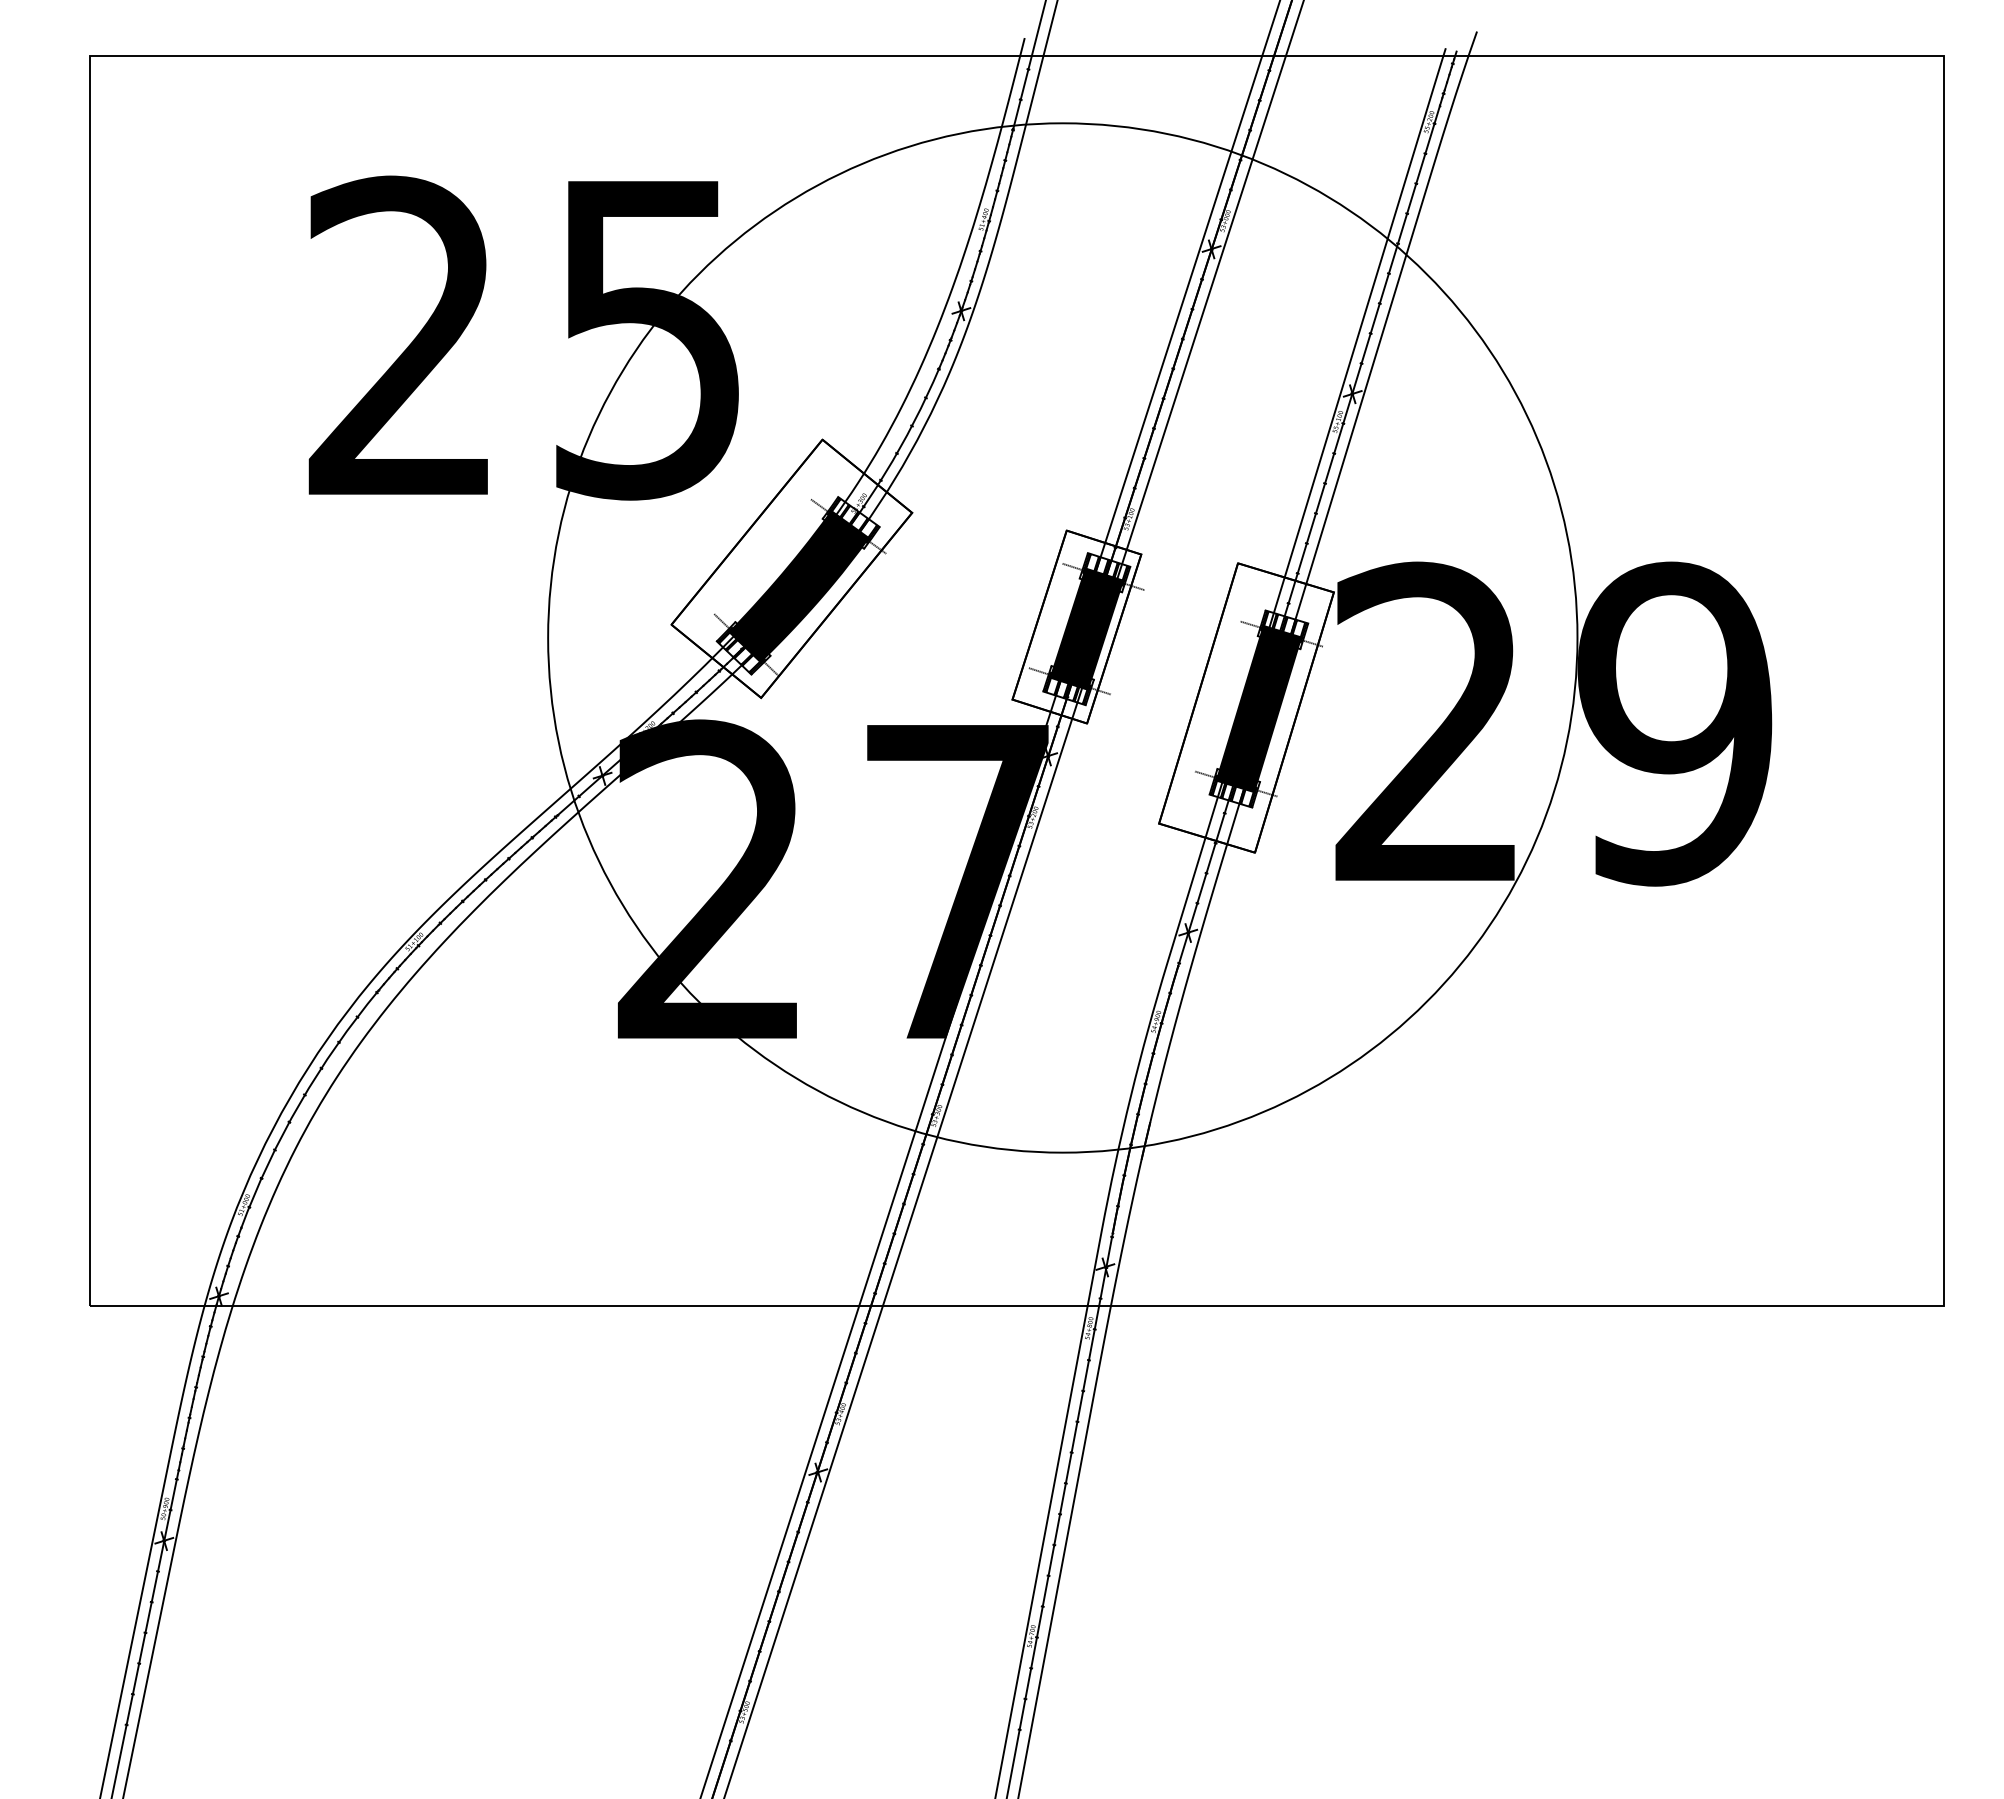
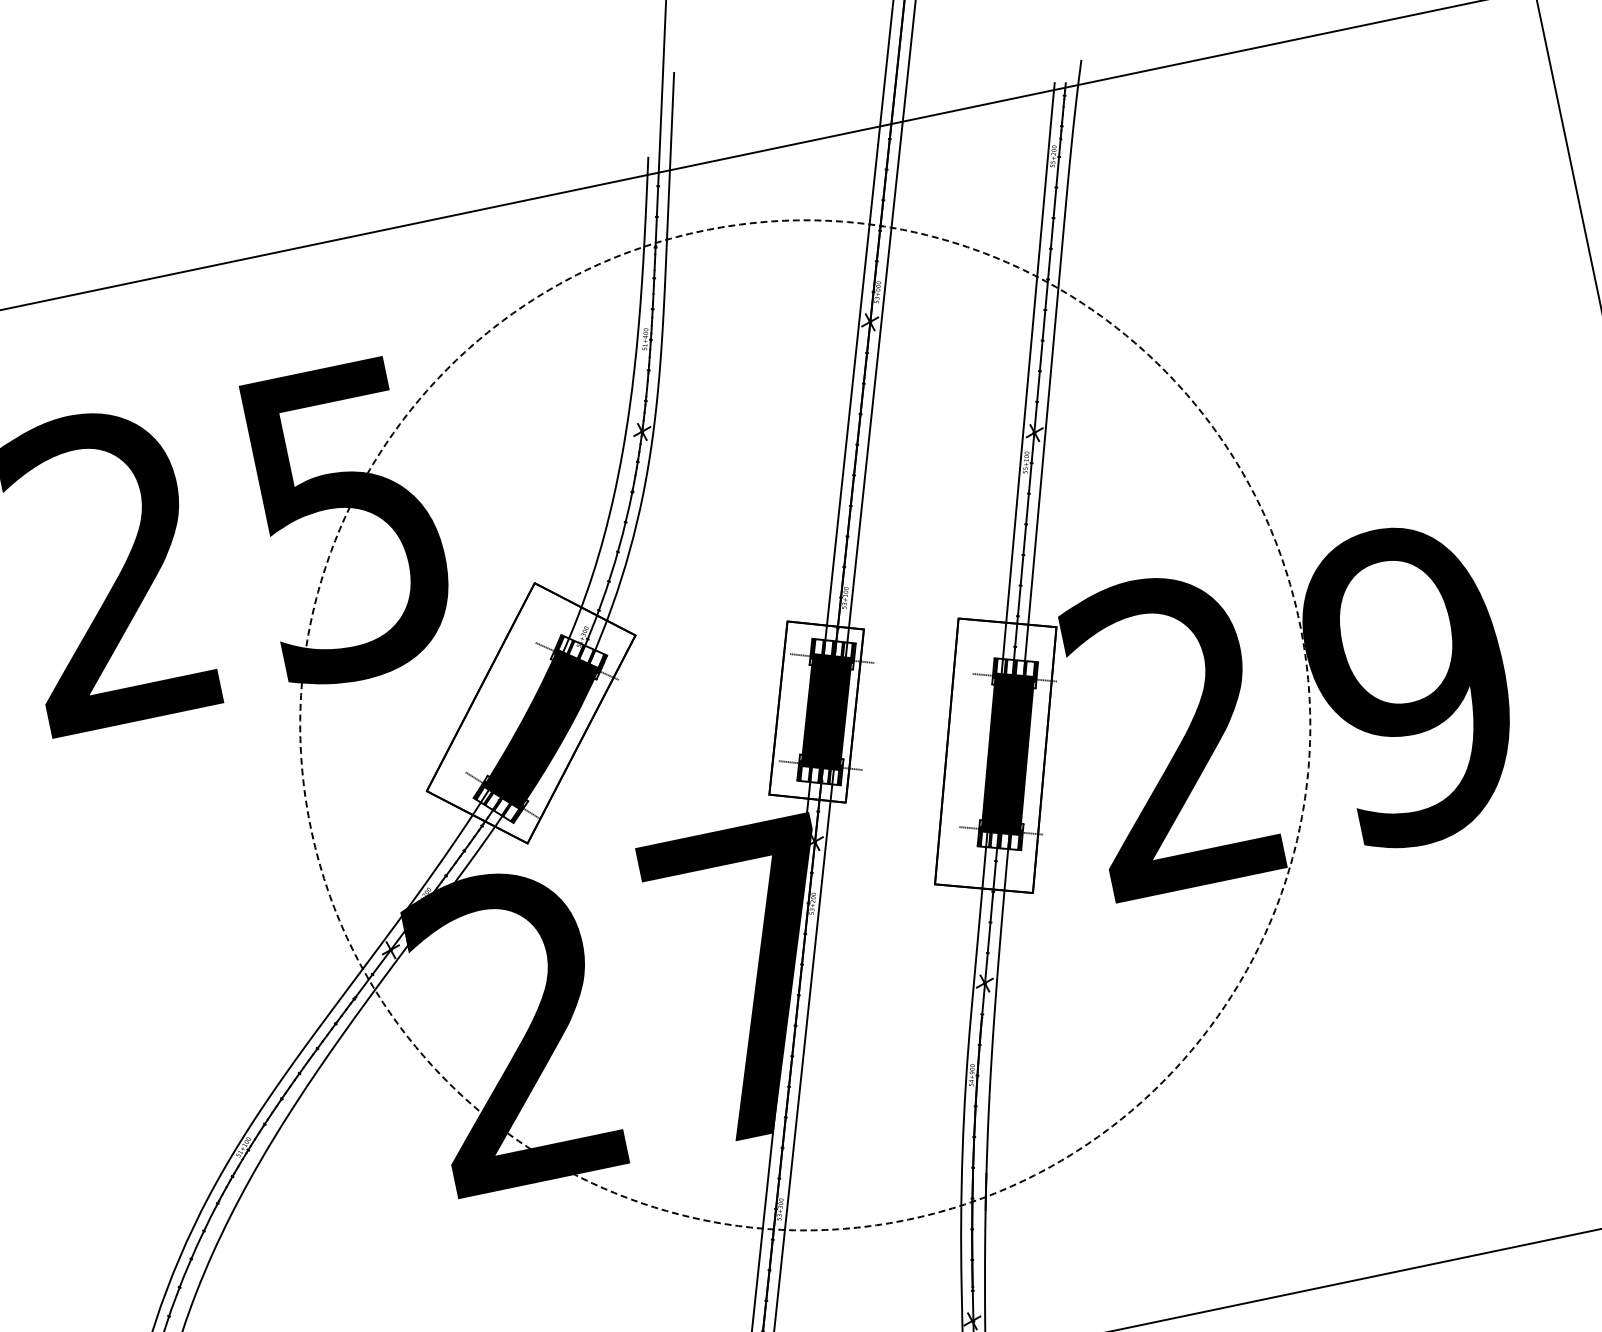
circle: (1062, 637) -> (804, 724), solid -> dashed

